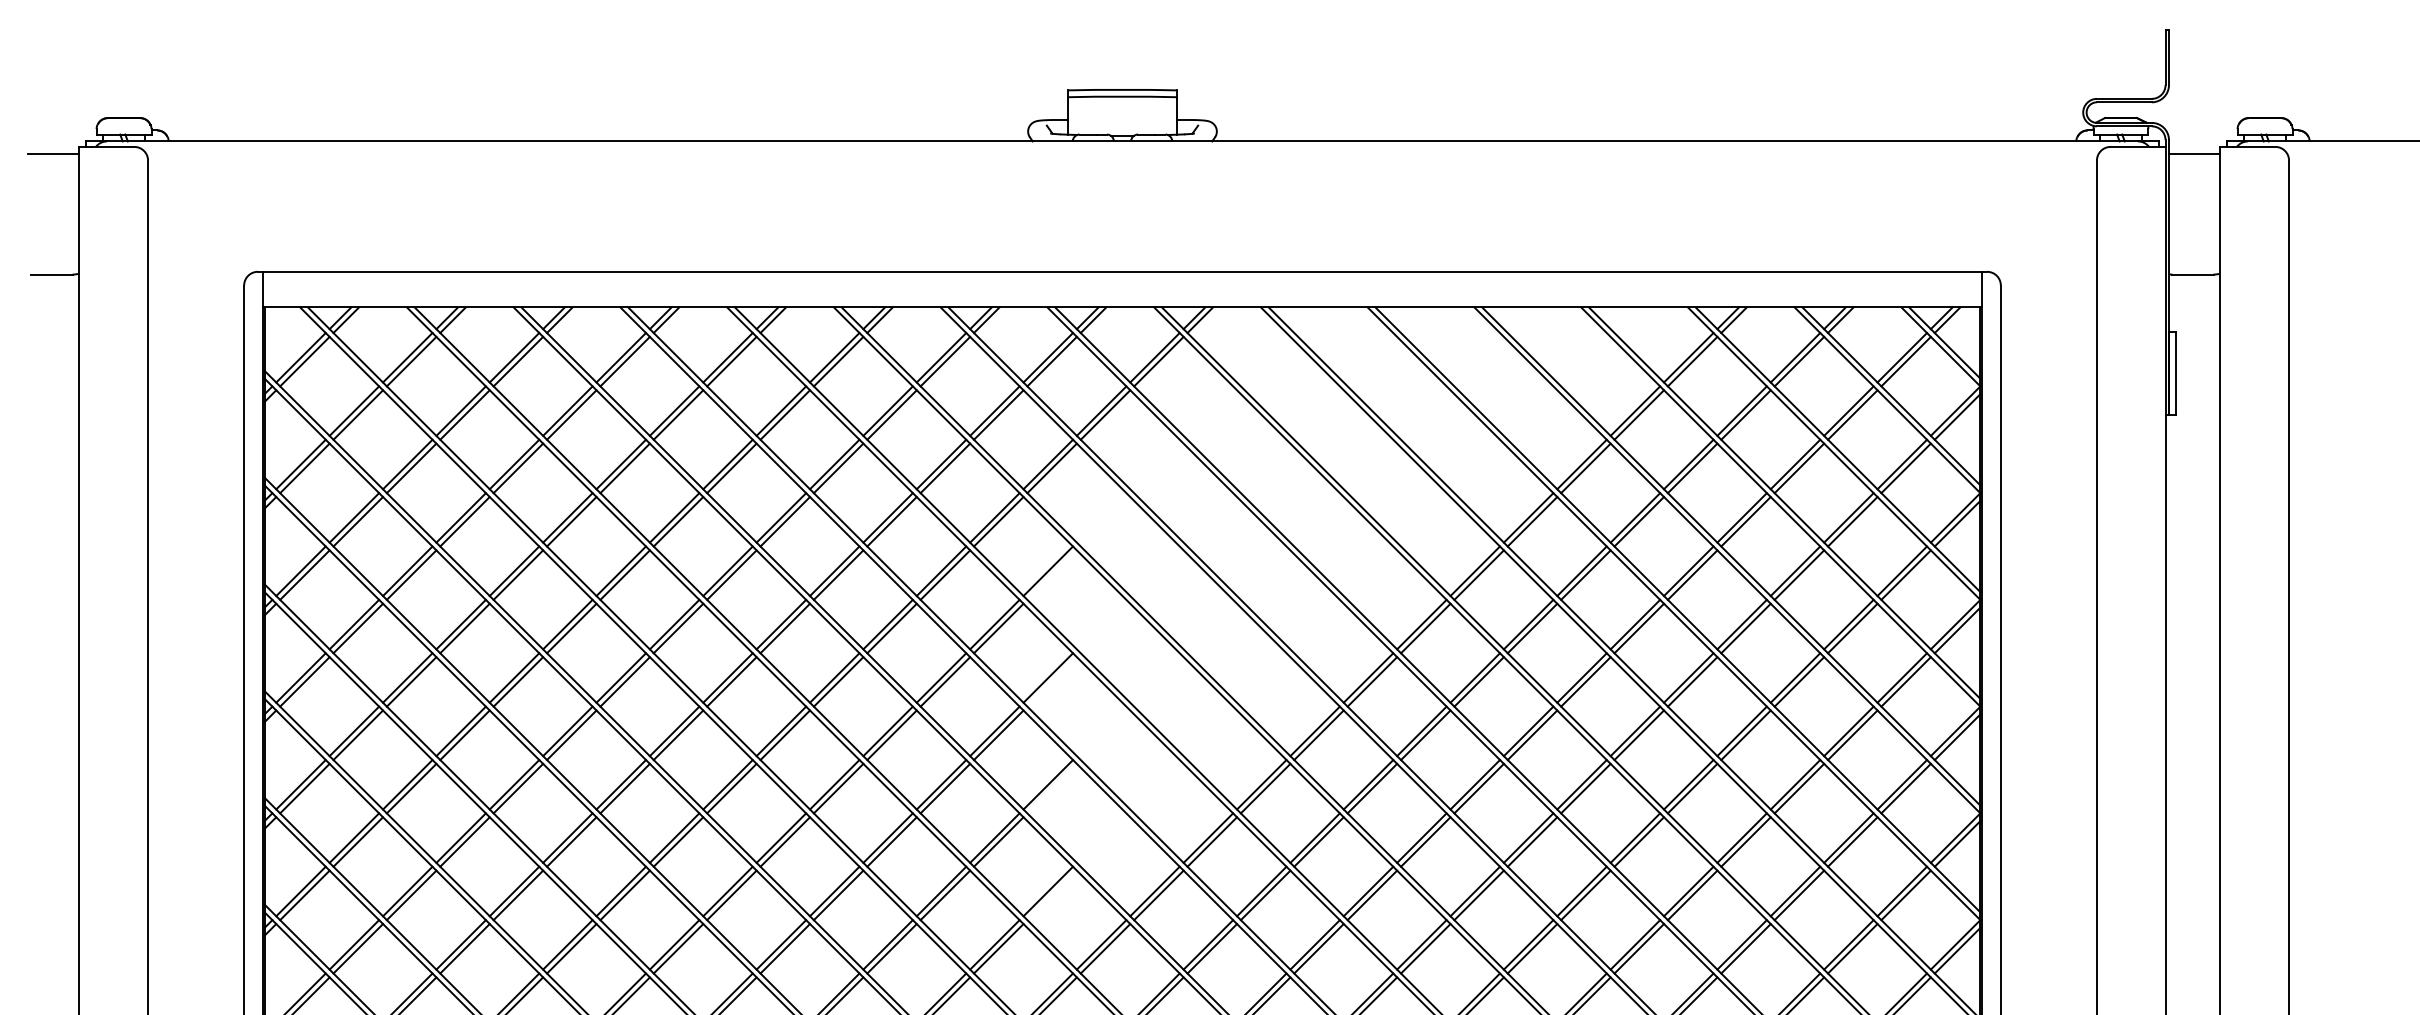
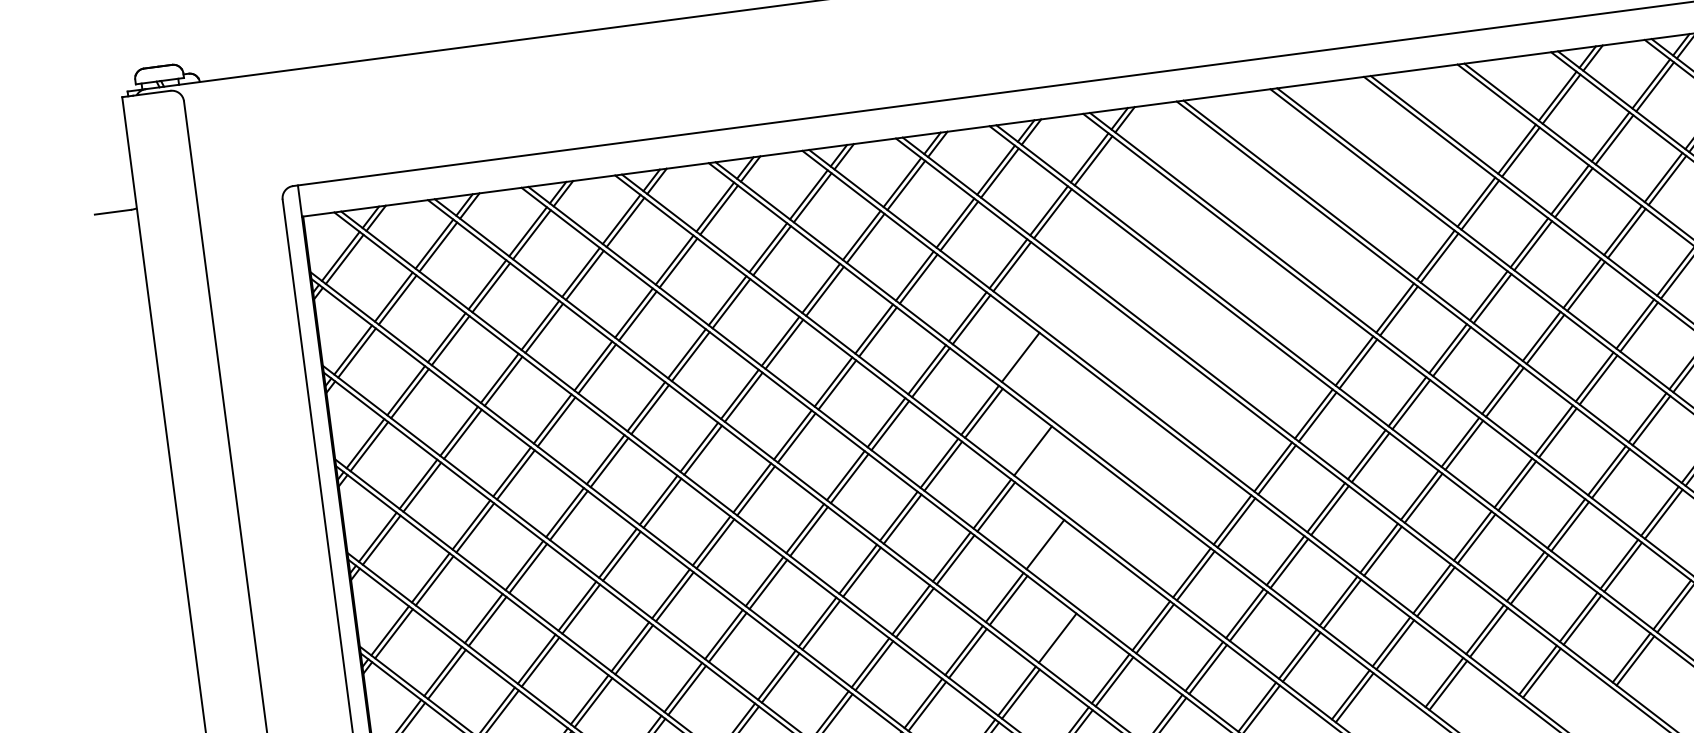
line: (53, 153) -> (100, 105), removed

